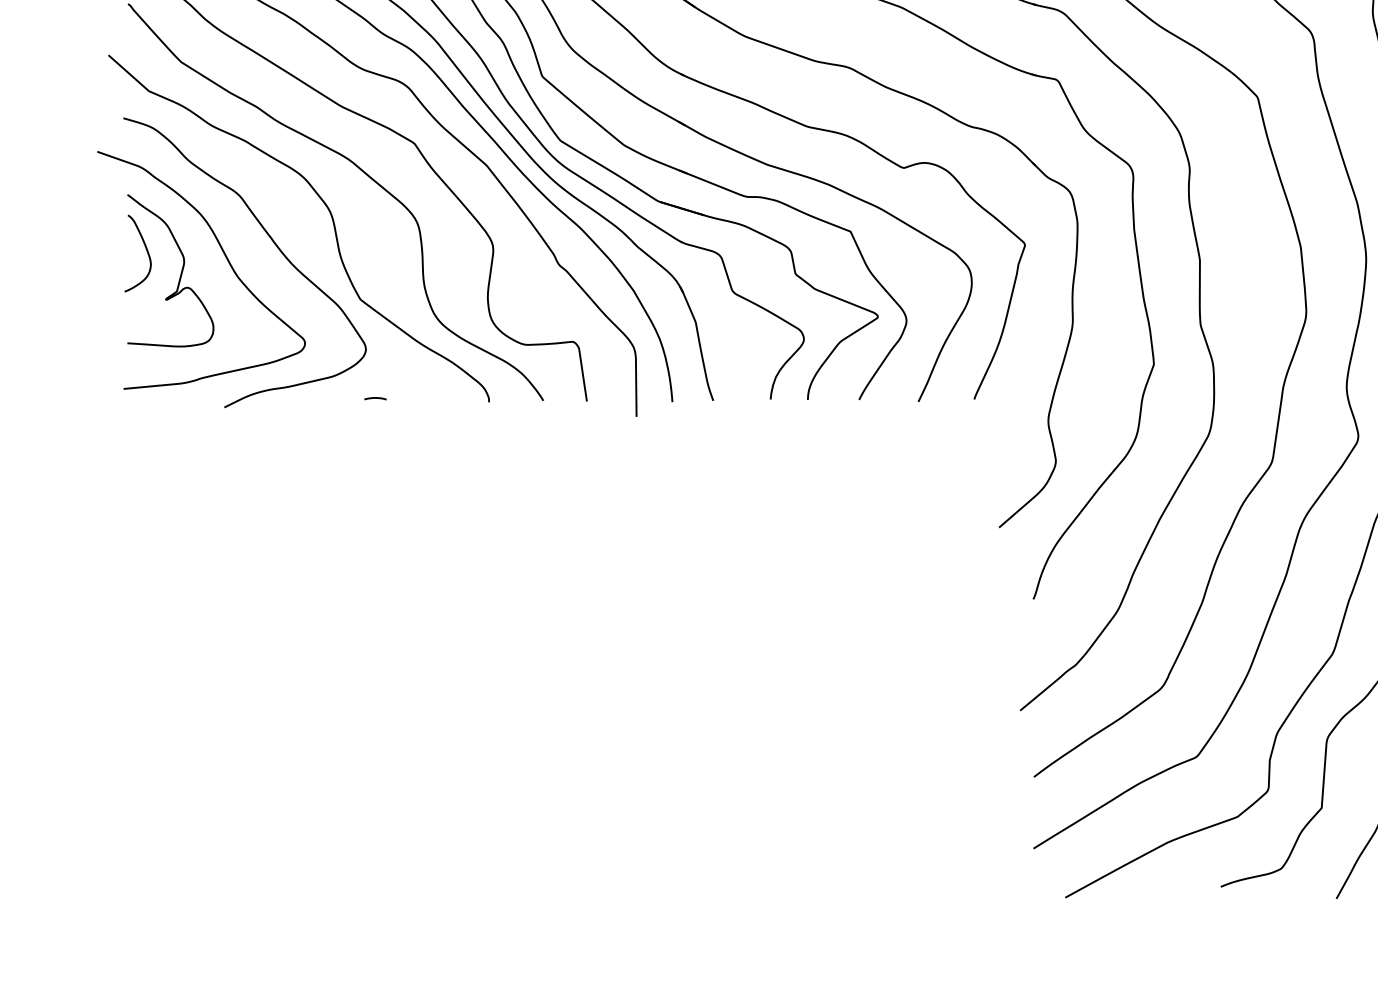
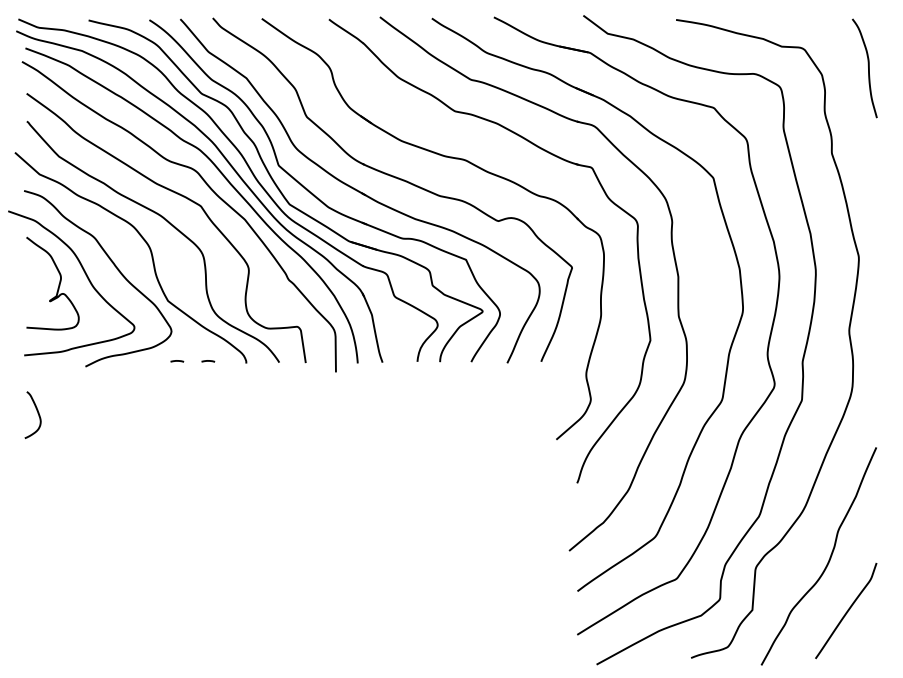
curve: (145, 250) -> (37, 413), moved
line: (426, 398) -> (208, 361), added

